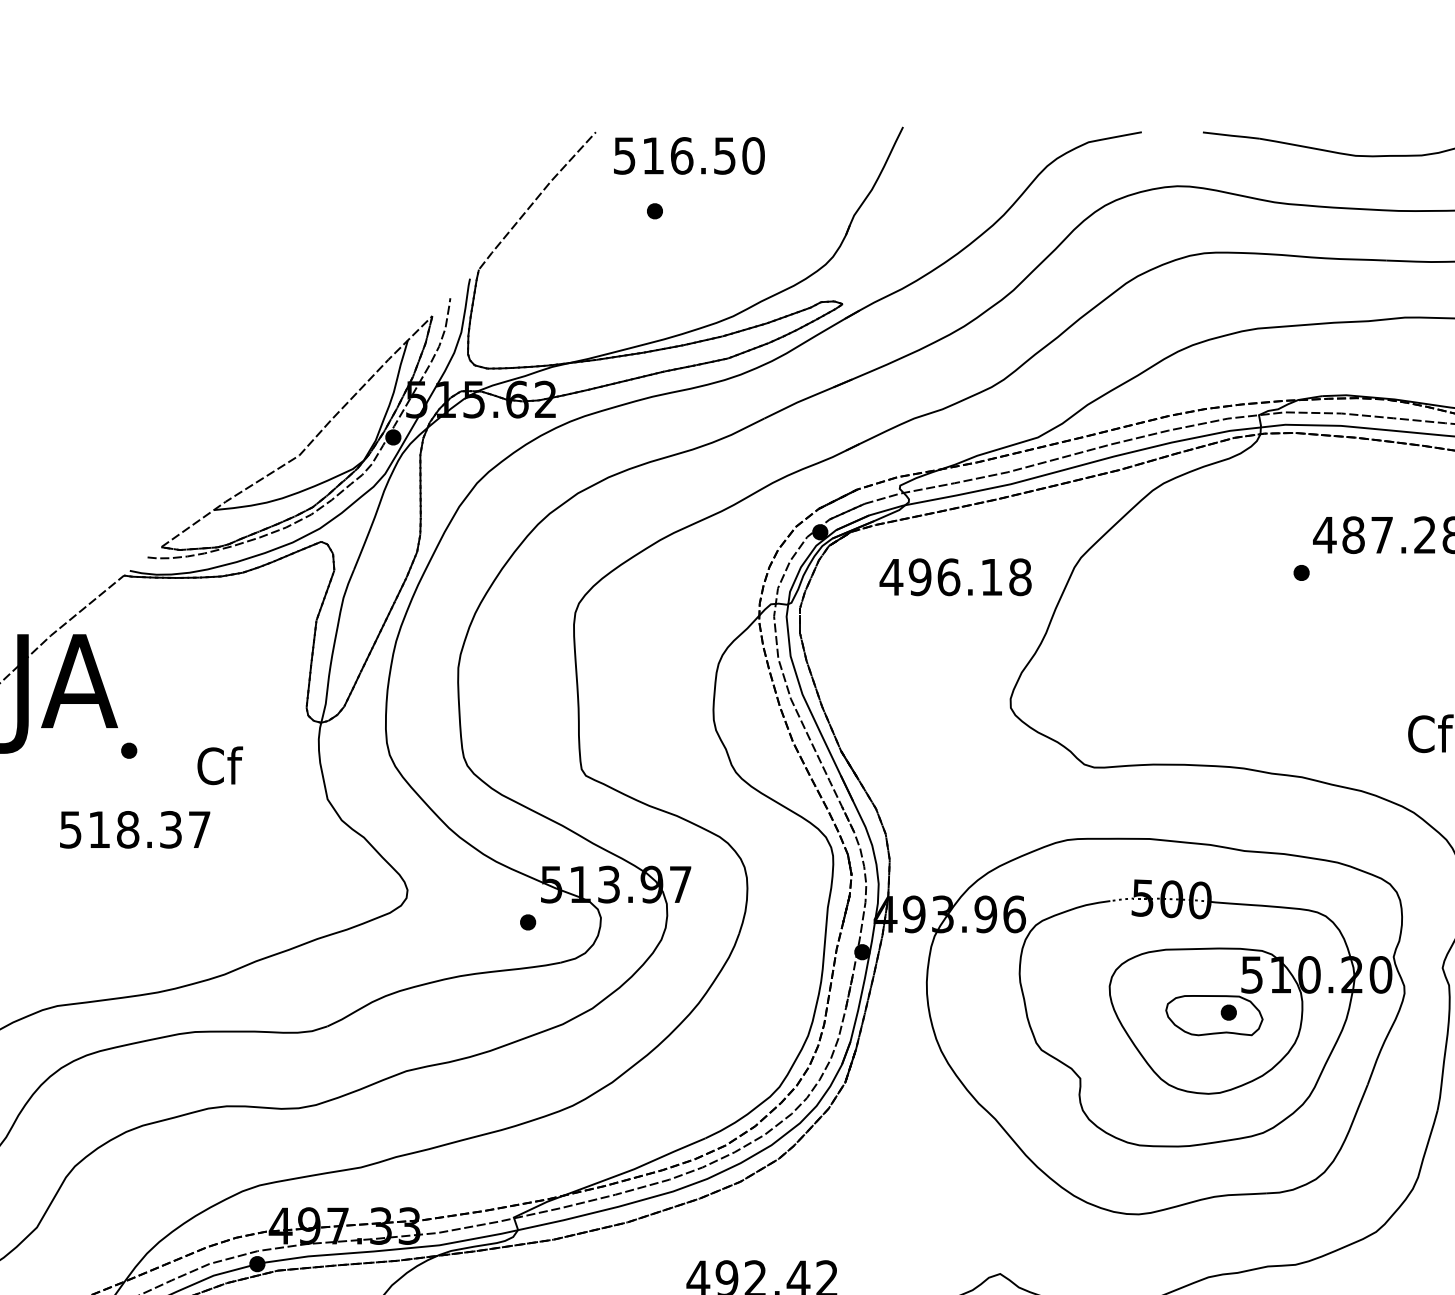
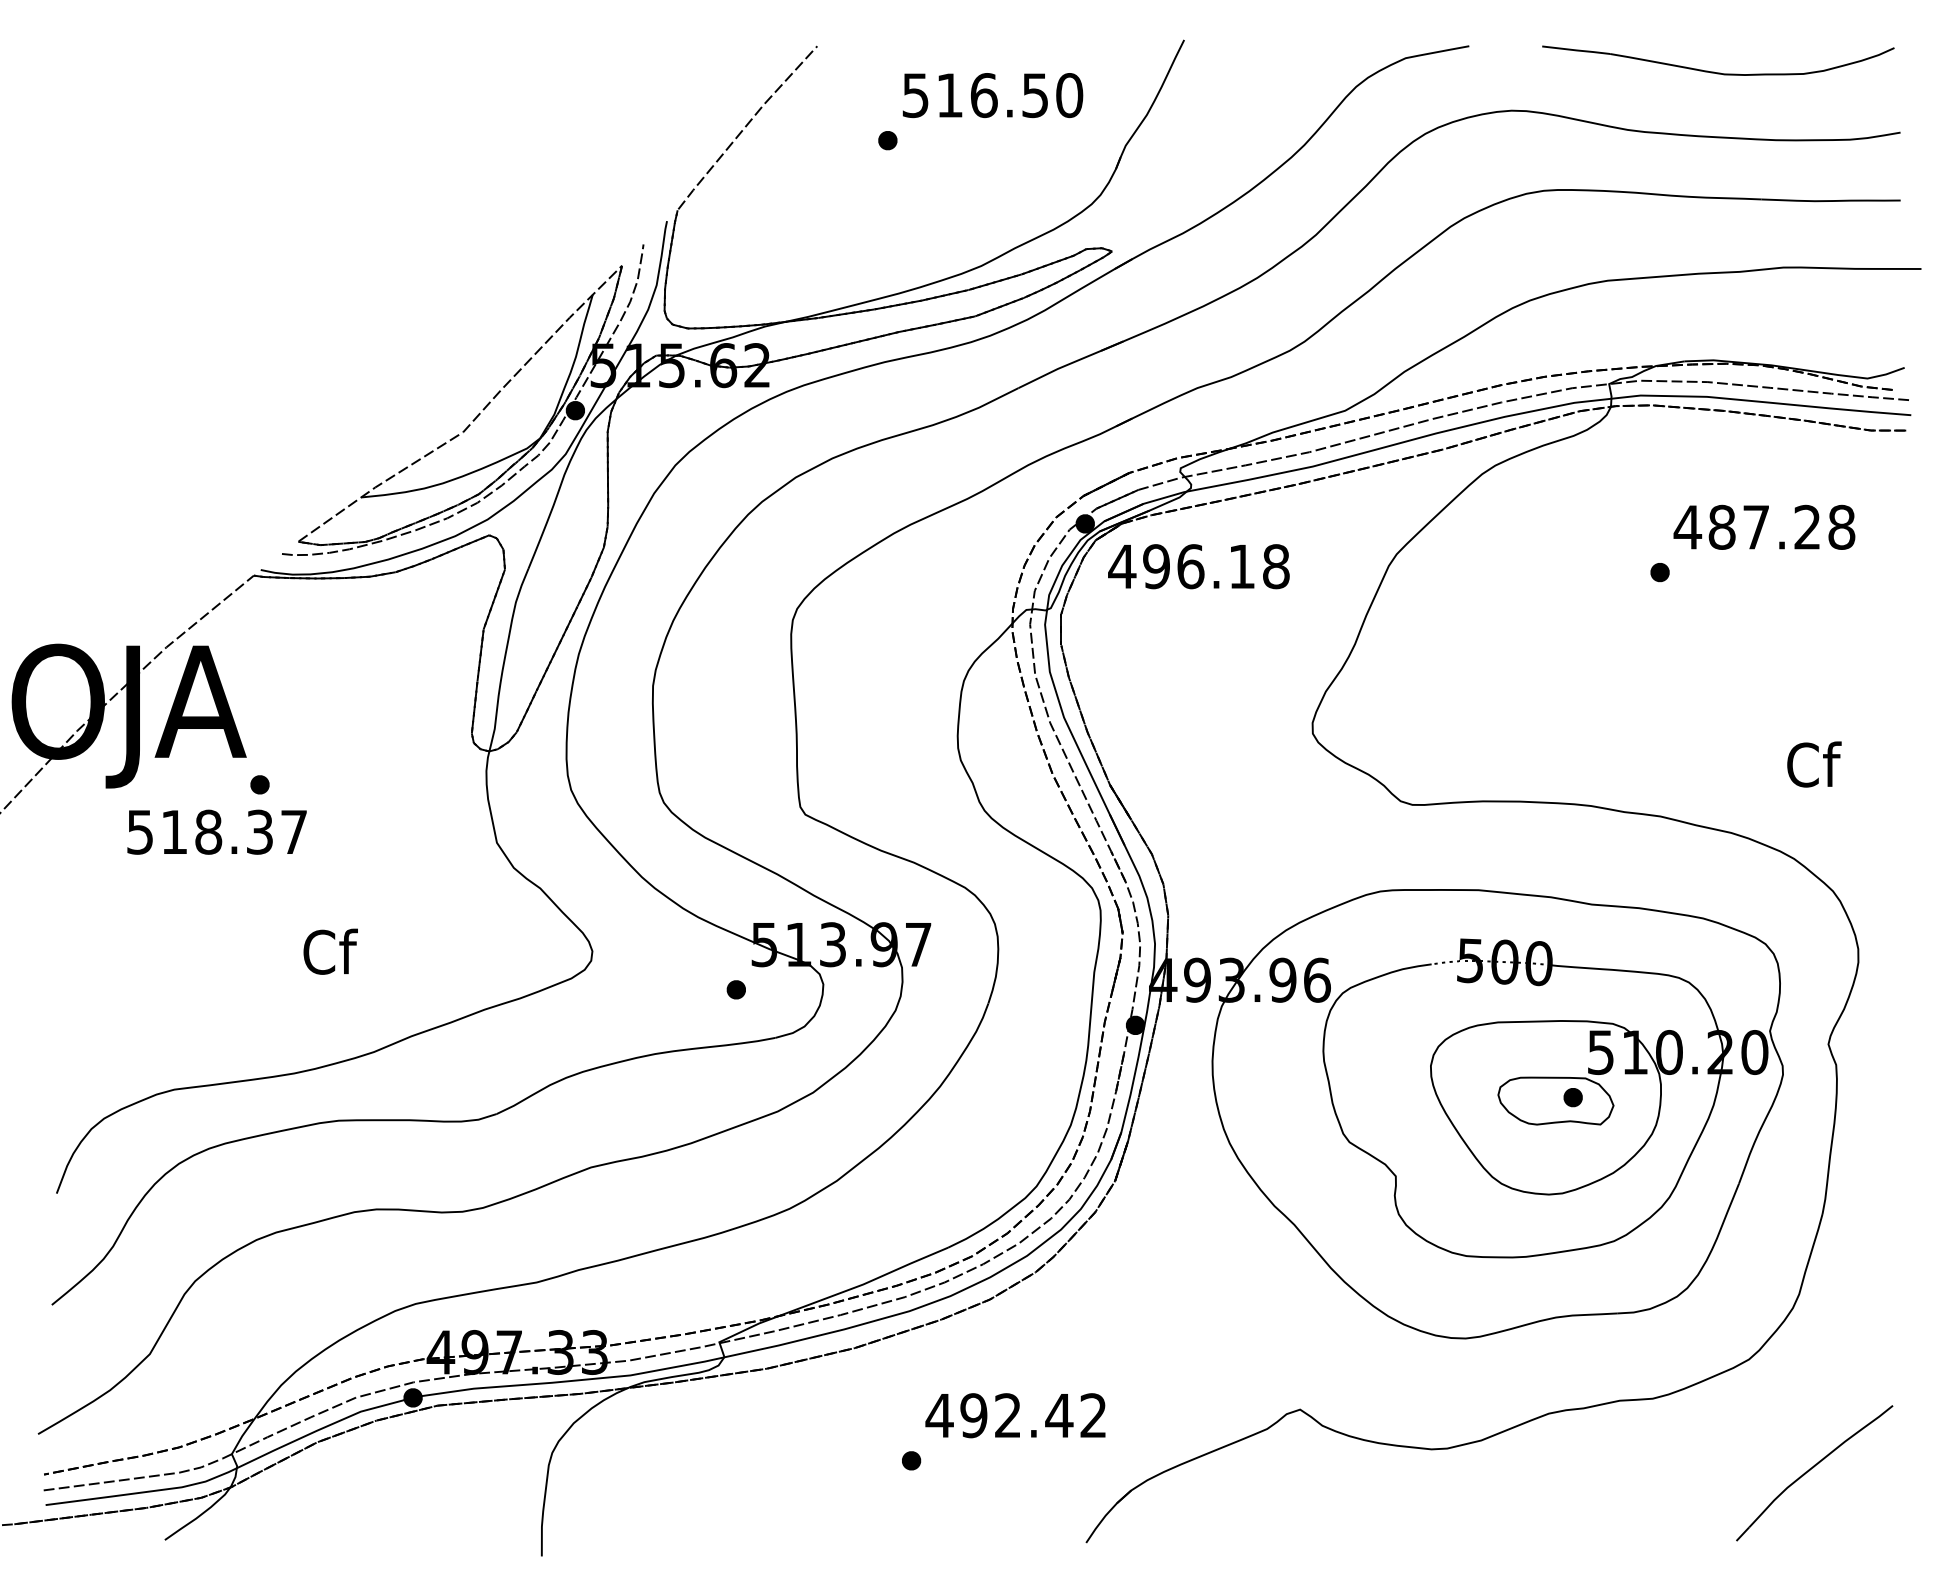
text: (688, 155) -> (992, 95), moved
text: (955, 577) -> (1198, 566), moved
text: (220, 765) -> (330, 951), moved
text: (134, 829) -> (216, 831), moved

